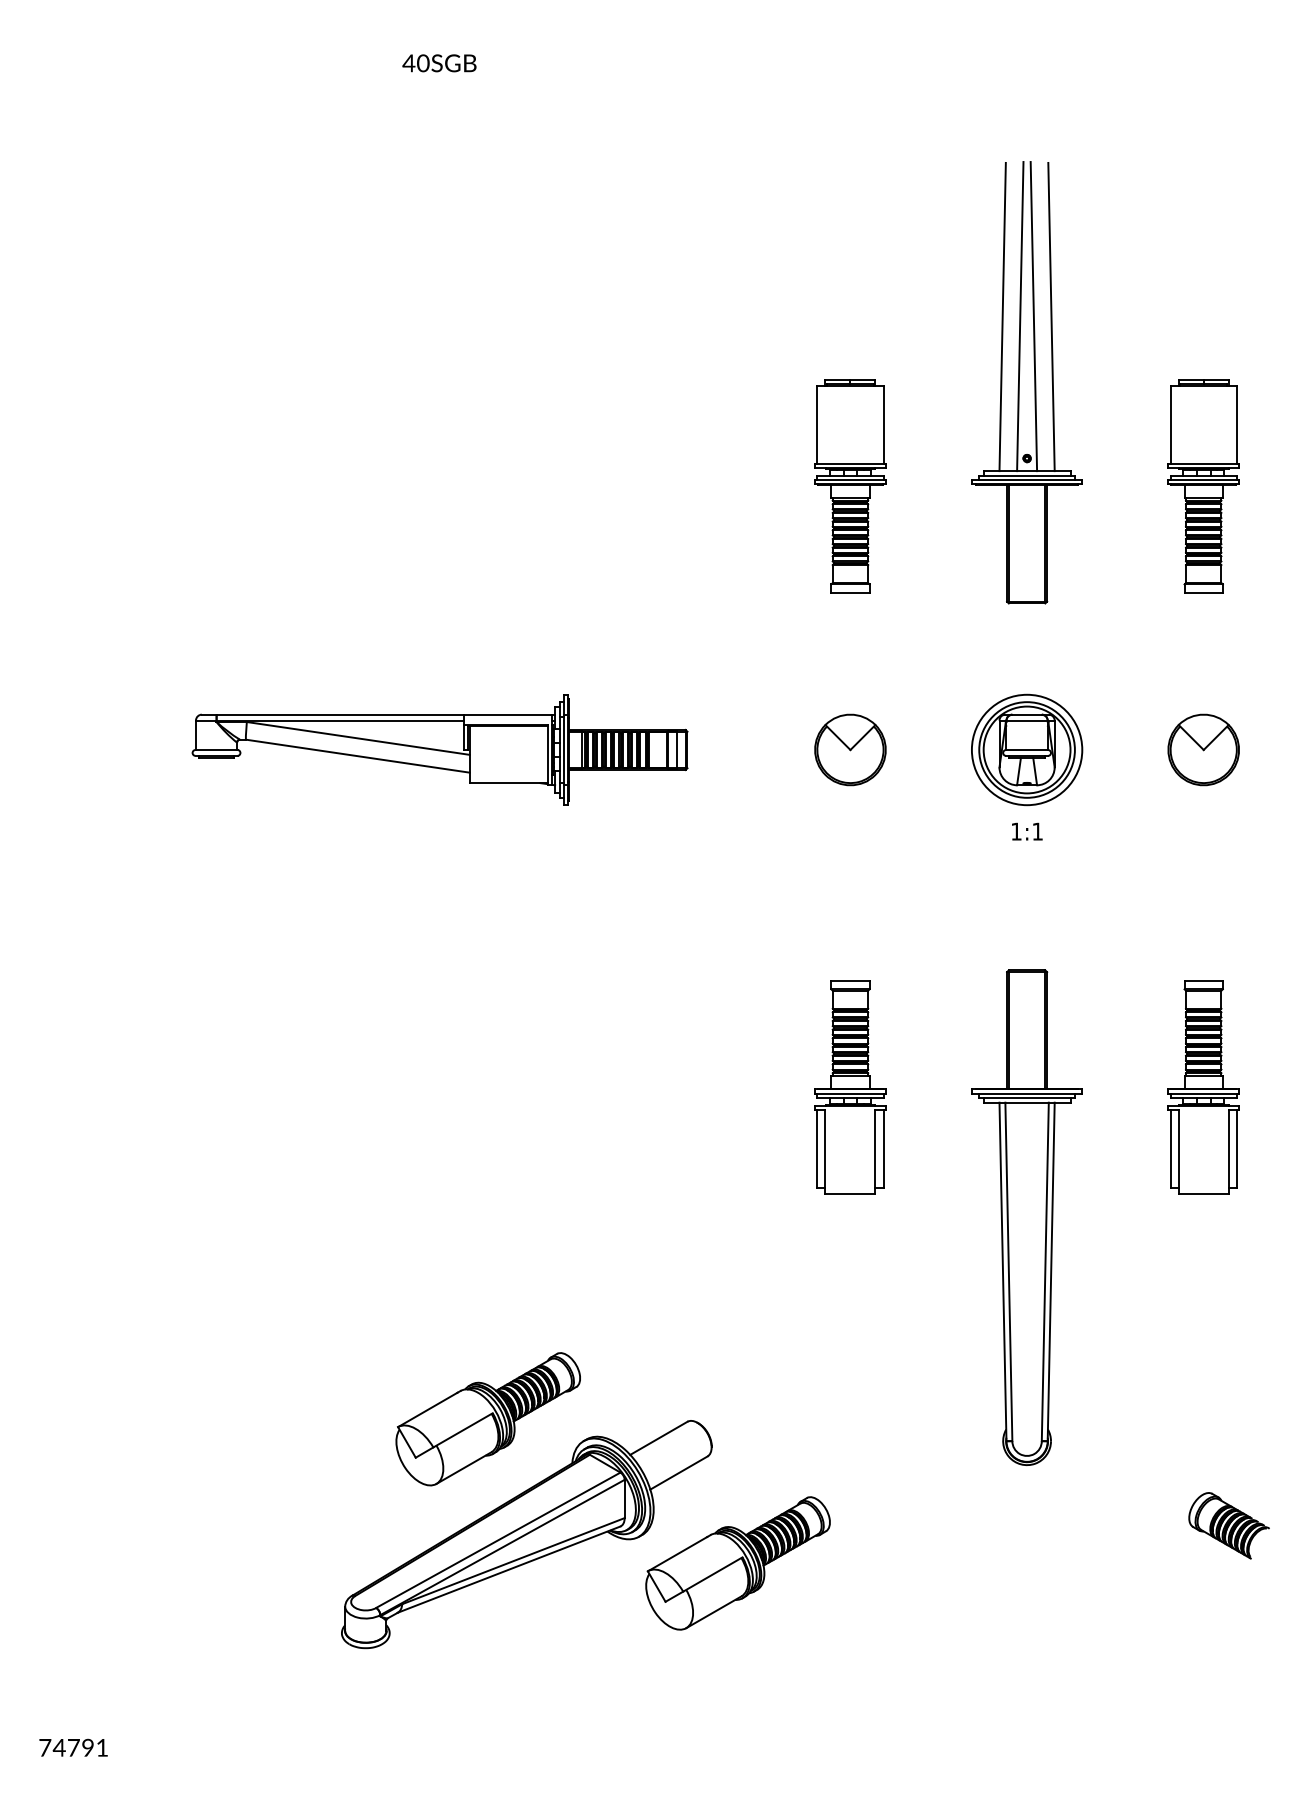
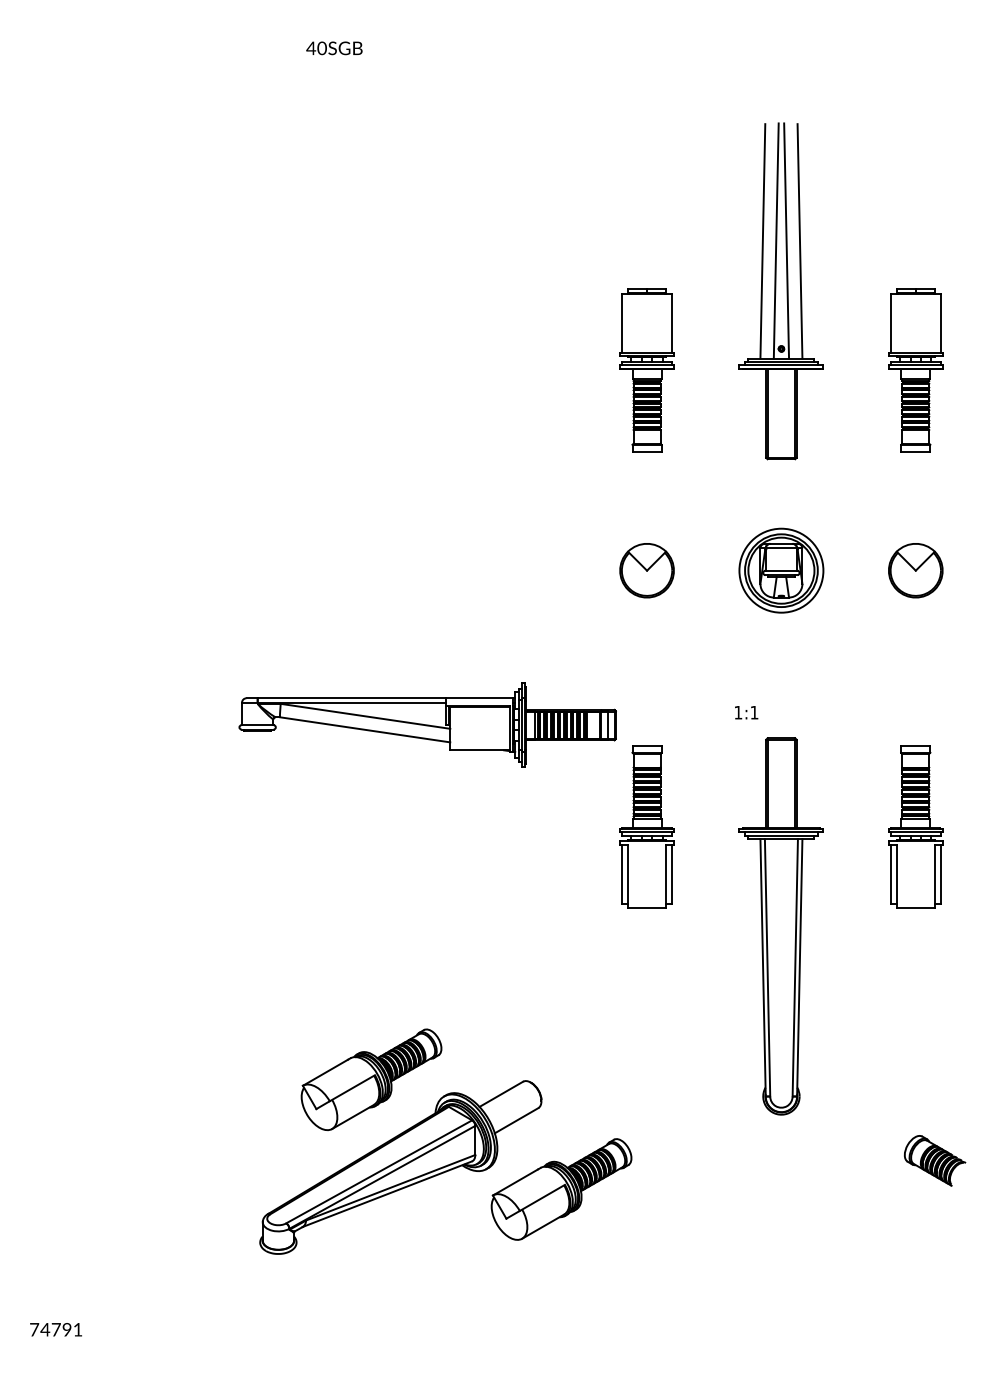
part: (439, 749) -> (427, 724), moved
text: (1027, 831) -> (746, 712), moved

